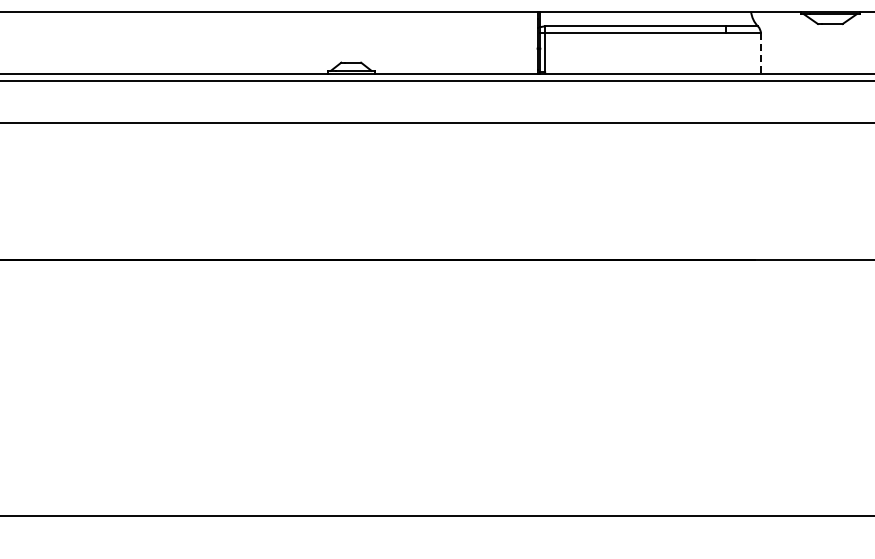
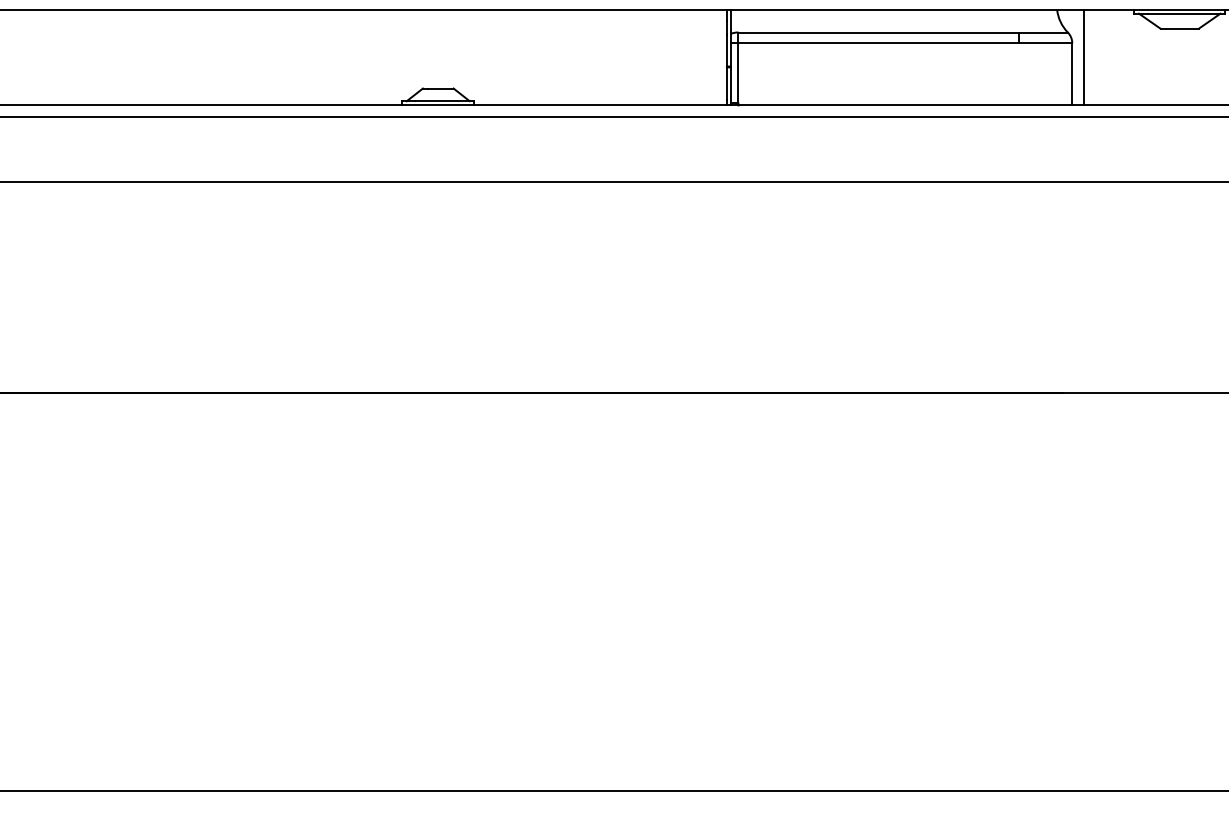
line: (768, 42) -> (1084, 57), added
line: (760, 54) -> (1071, 75), dashed -> solid

